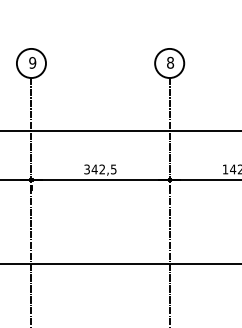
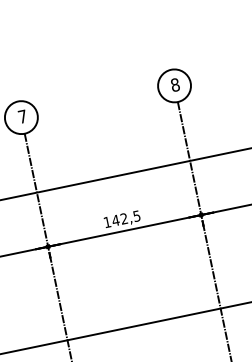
text: (32, 62) -> (22, 116), 9 -> 7
text: (86, 169) -> (106, 222), 342,5 -> 142,5

